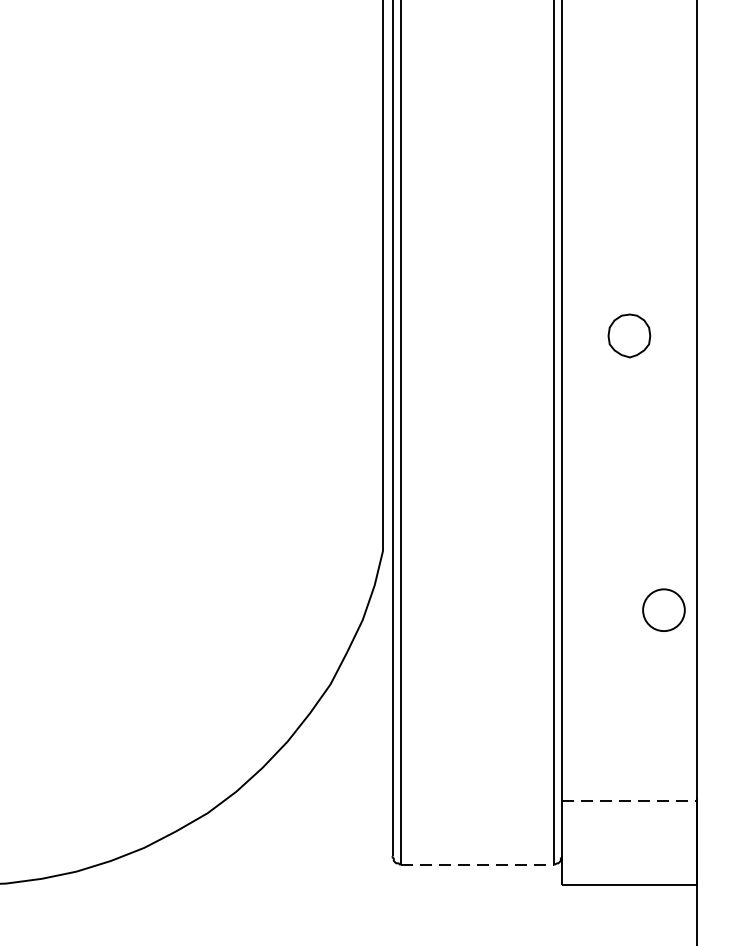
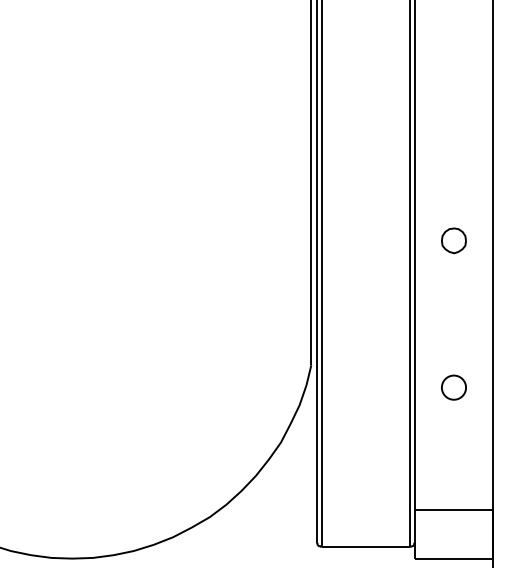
circle: (663, 609) -> (453, 387), moved
line: (630, 801) -> (454, 510), dashed -> solid
line: (478, 863) -> (366, 546), dashed -> solid

